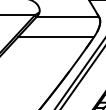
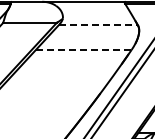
line: (67, 17) -> (98, 25), solid -> dashed
line: (56, 36) -> (83, 49), solid -> dashed

